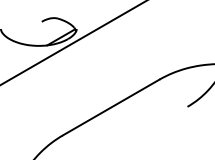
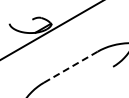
line: (110, 108) -> (70, 67), solid -> dashed

